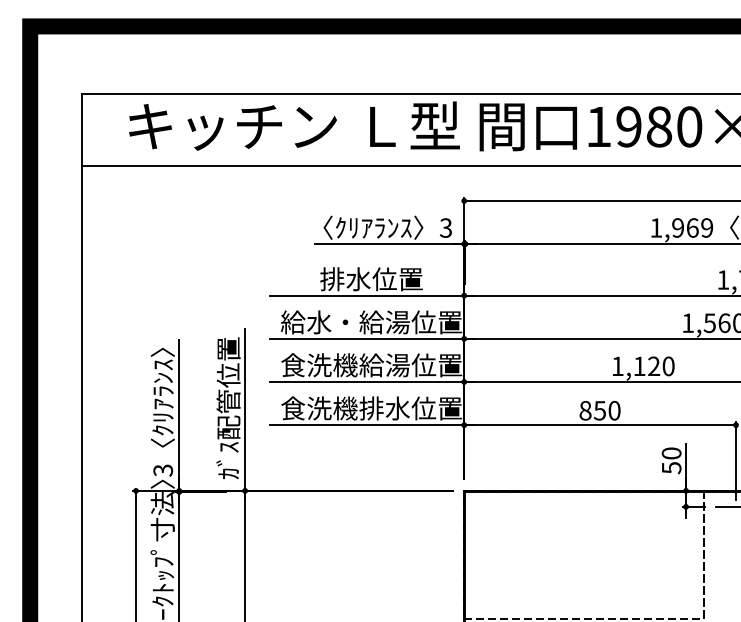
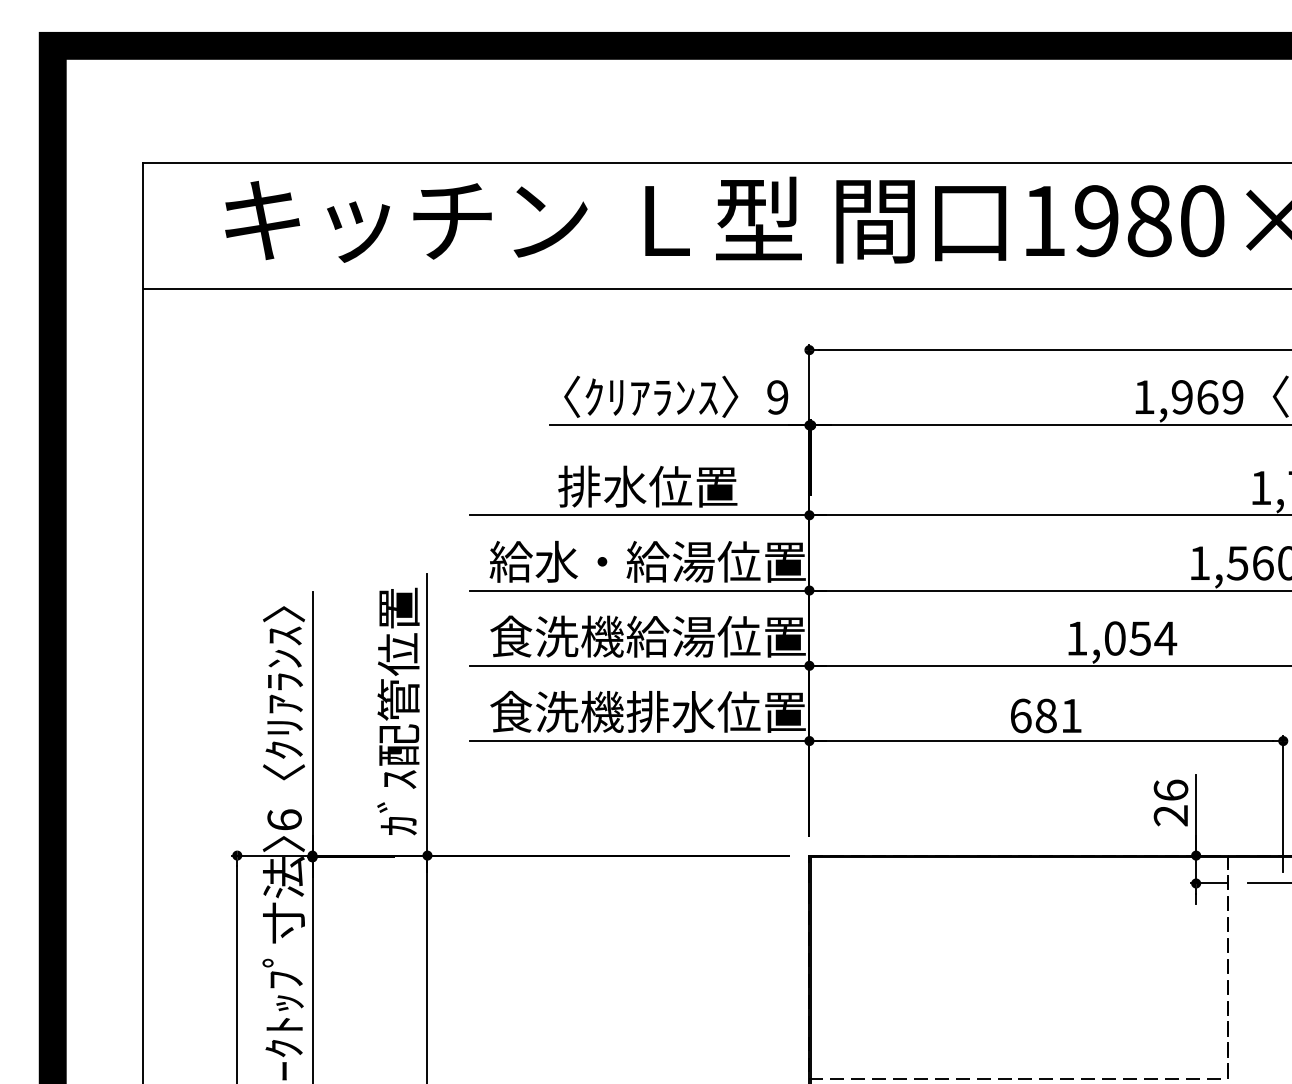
text: (445, 227) -> (776, 396), 3 -> 9
text: (654, 366) -> (1141, 638), 1,120 -> 1,054
text: (599, 410) -> (1045, 715), 850 -> 681
text: (671, 460) -> (1170, 802), 50 -> 26
text: (163, 470) -> (285, 820), 3 -> 6

